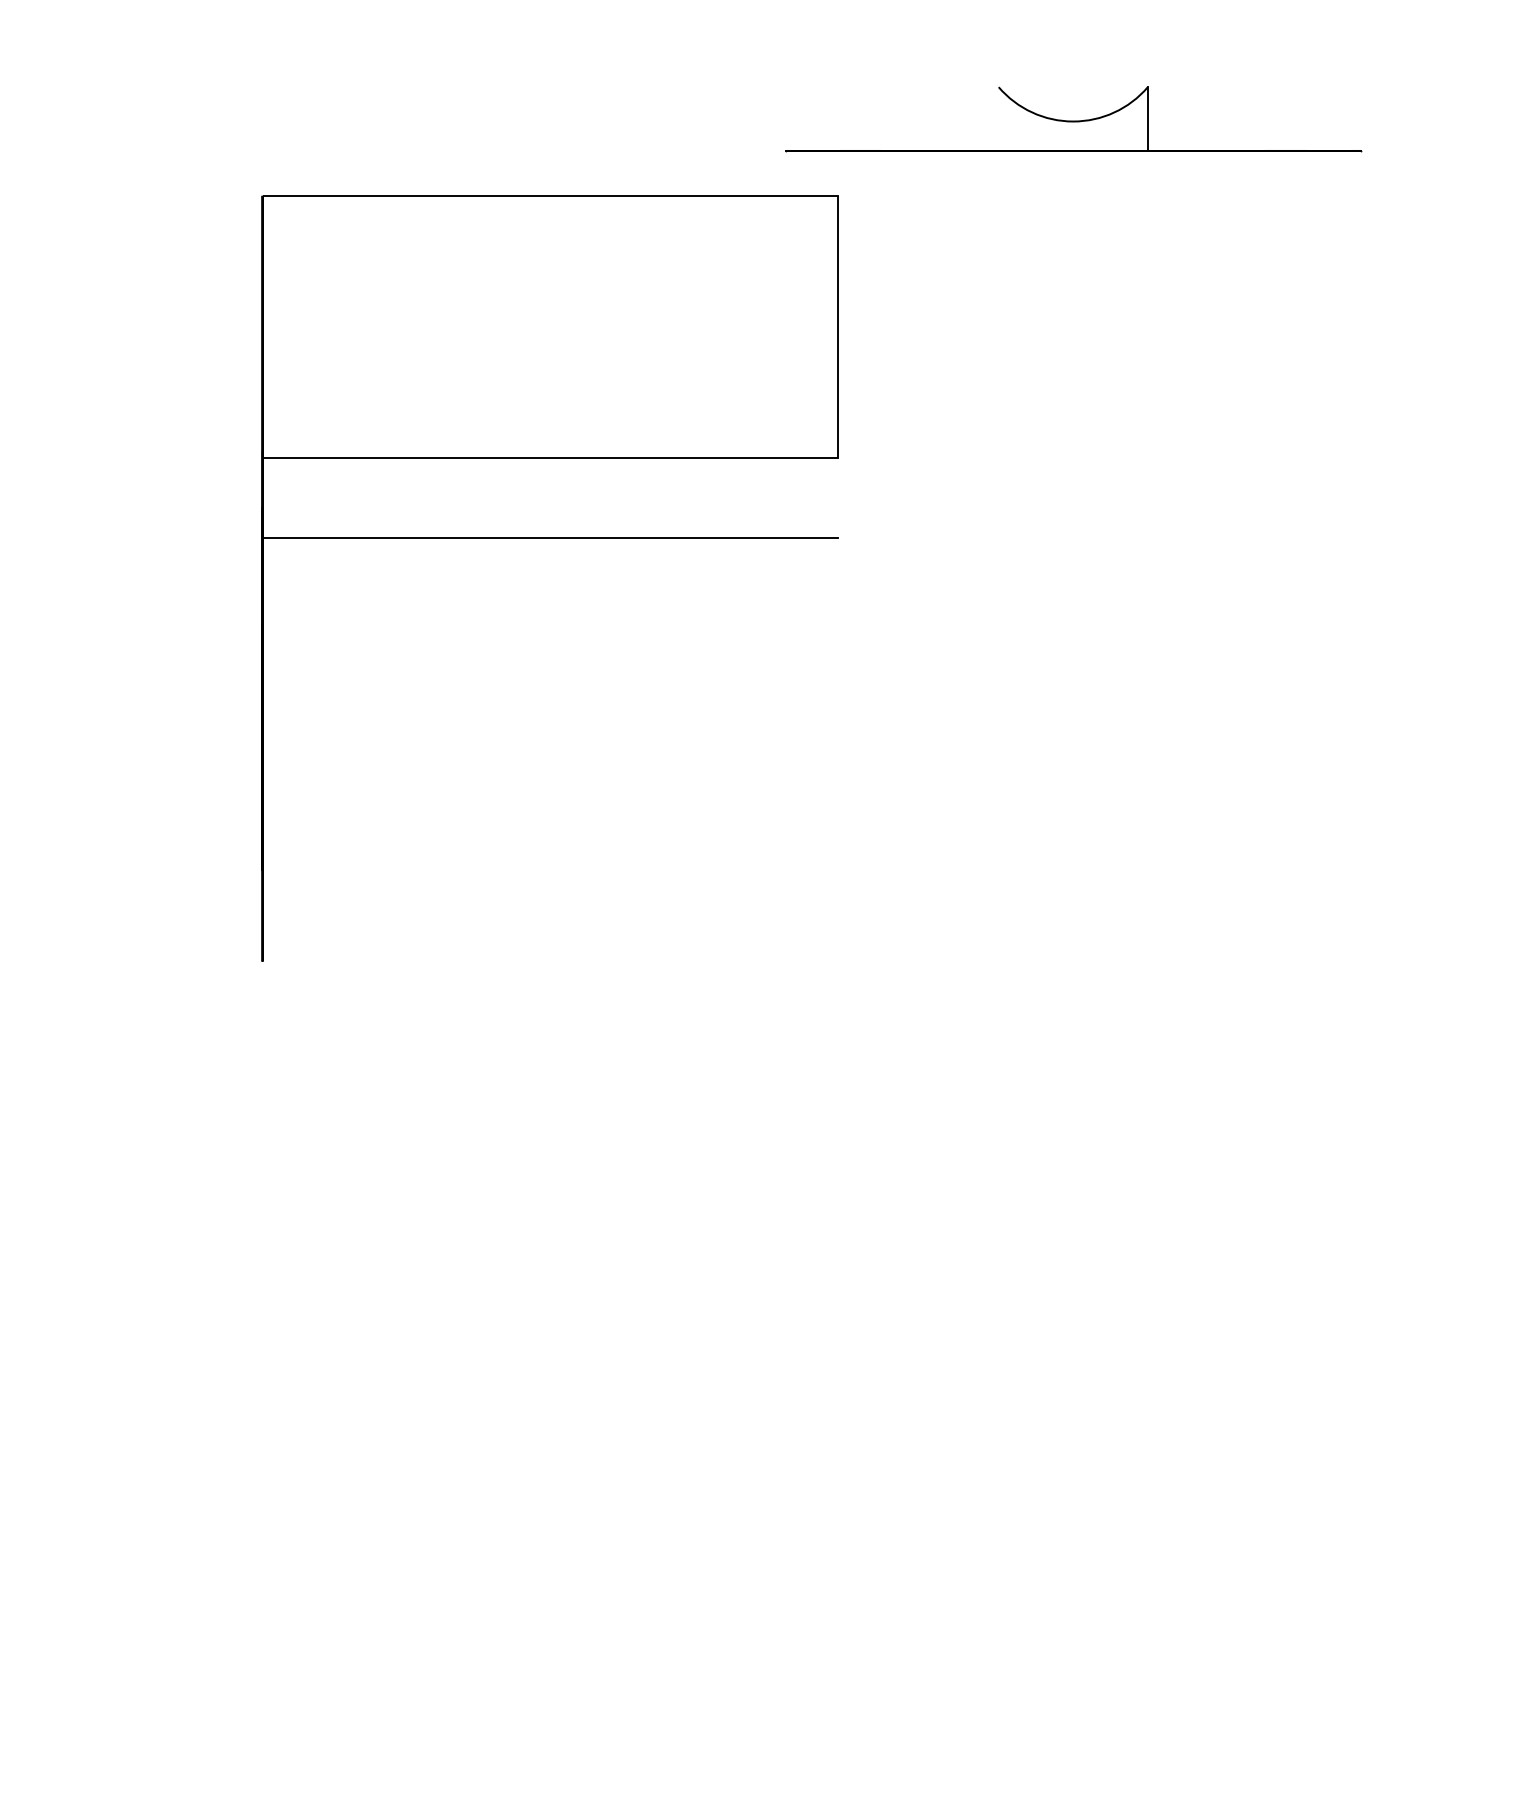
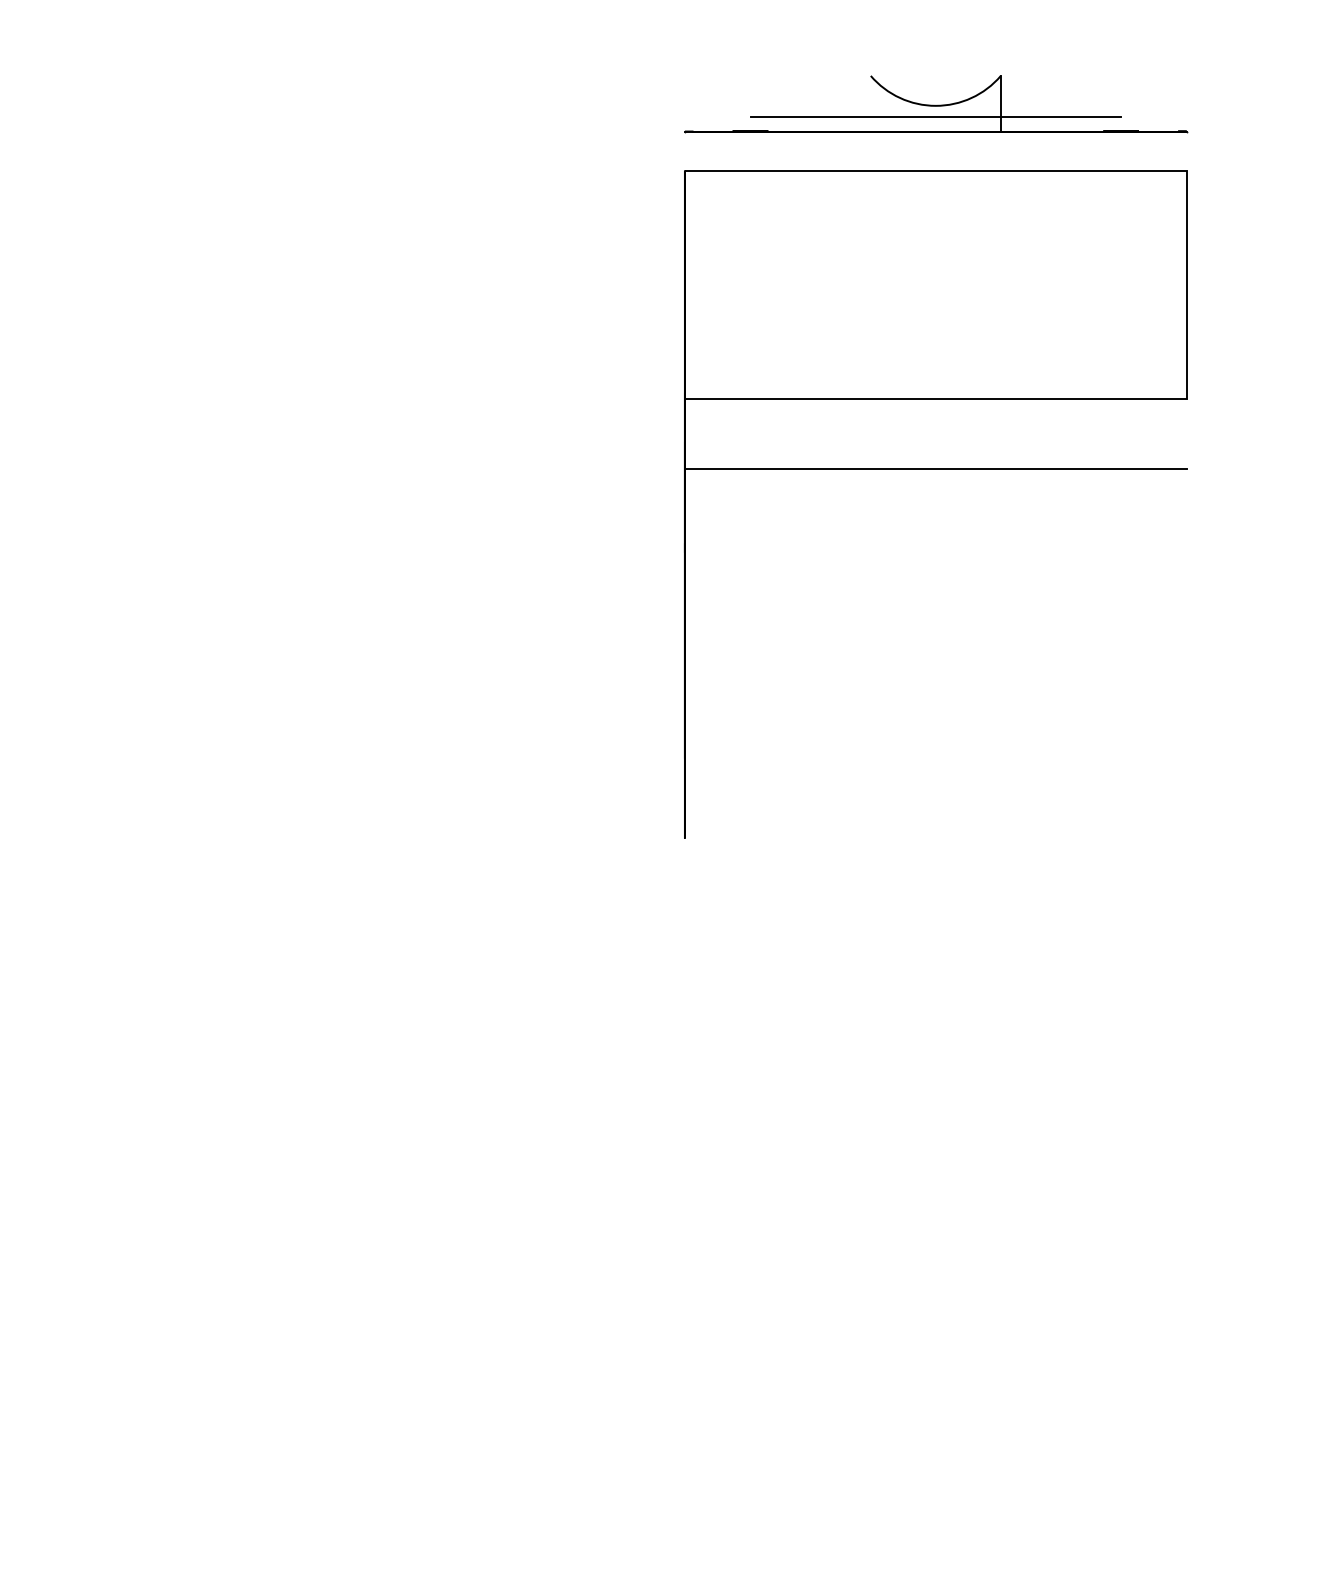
line: (1072, 134) -> (935, 117), added
part: (549, 538) -> (935, 469), moved

